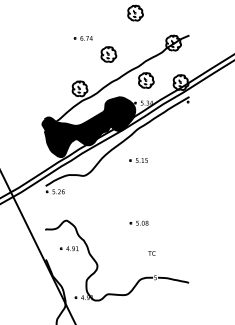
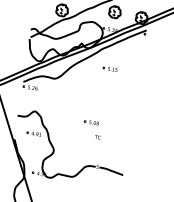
fill: (88, 127) -> (64, 41), removed
part: (138, 160) -> (110, 68), moved
text: (151, 253) -> (97, 137), moved

